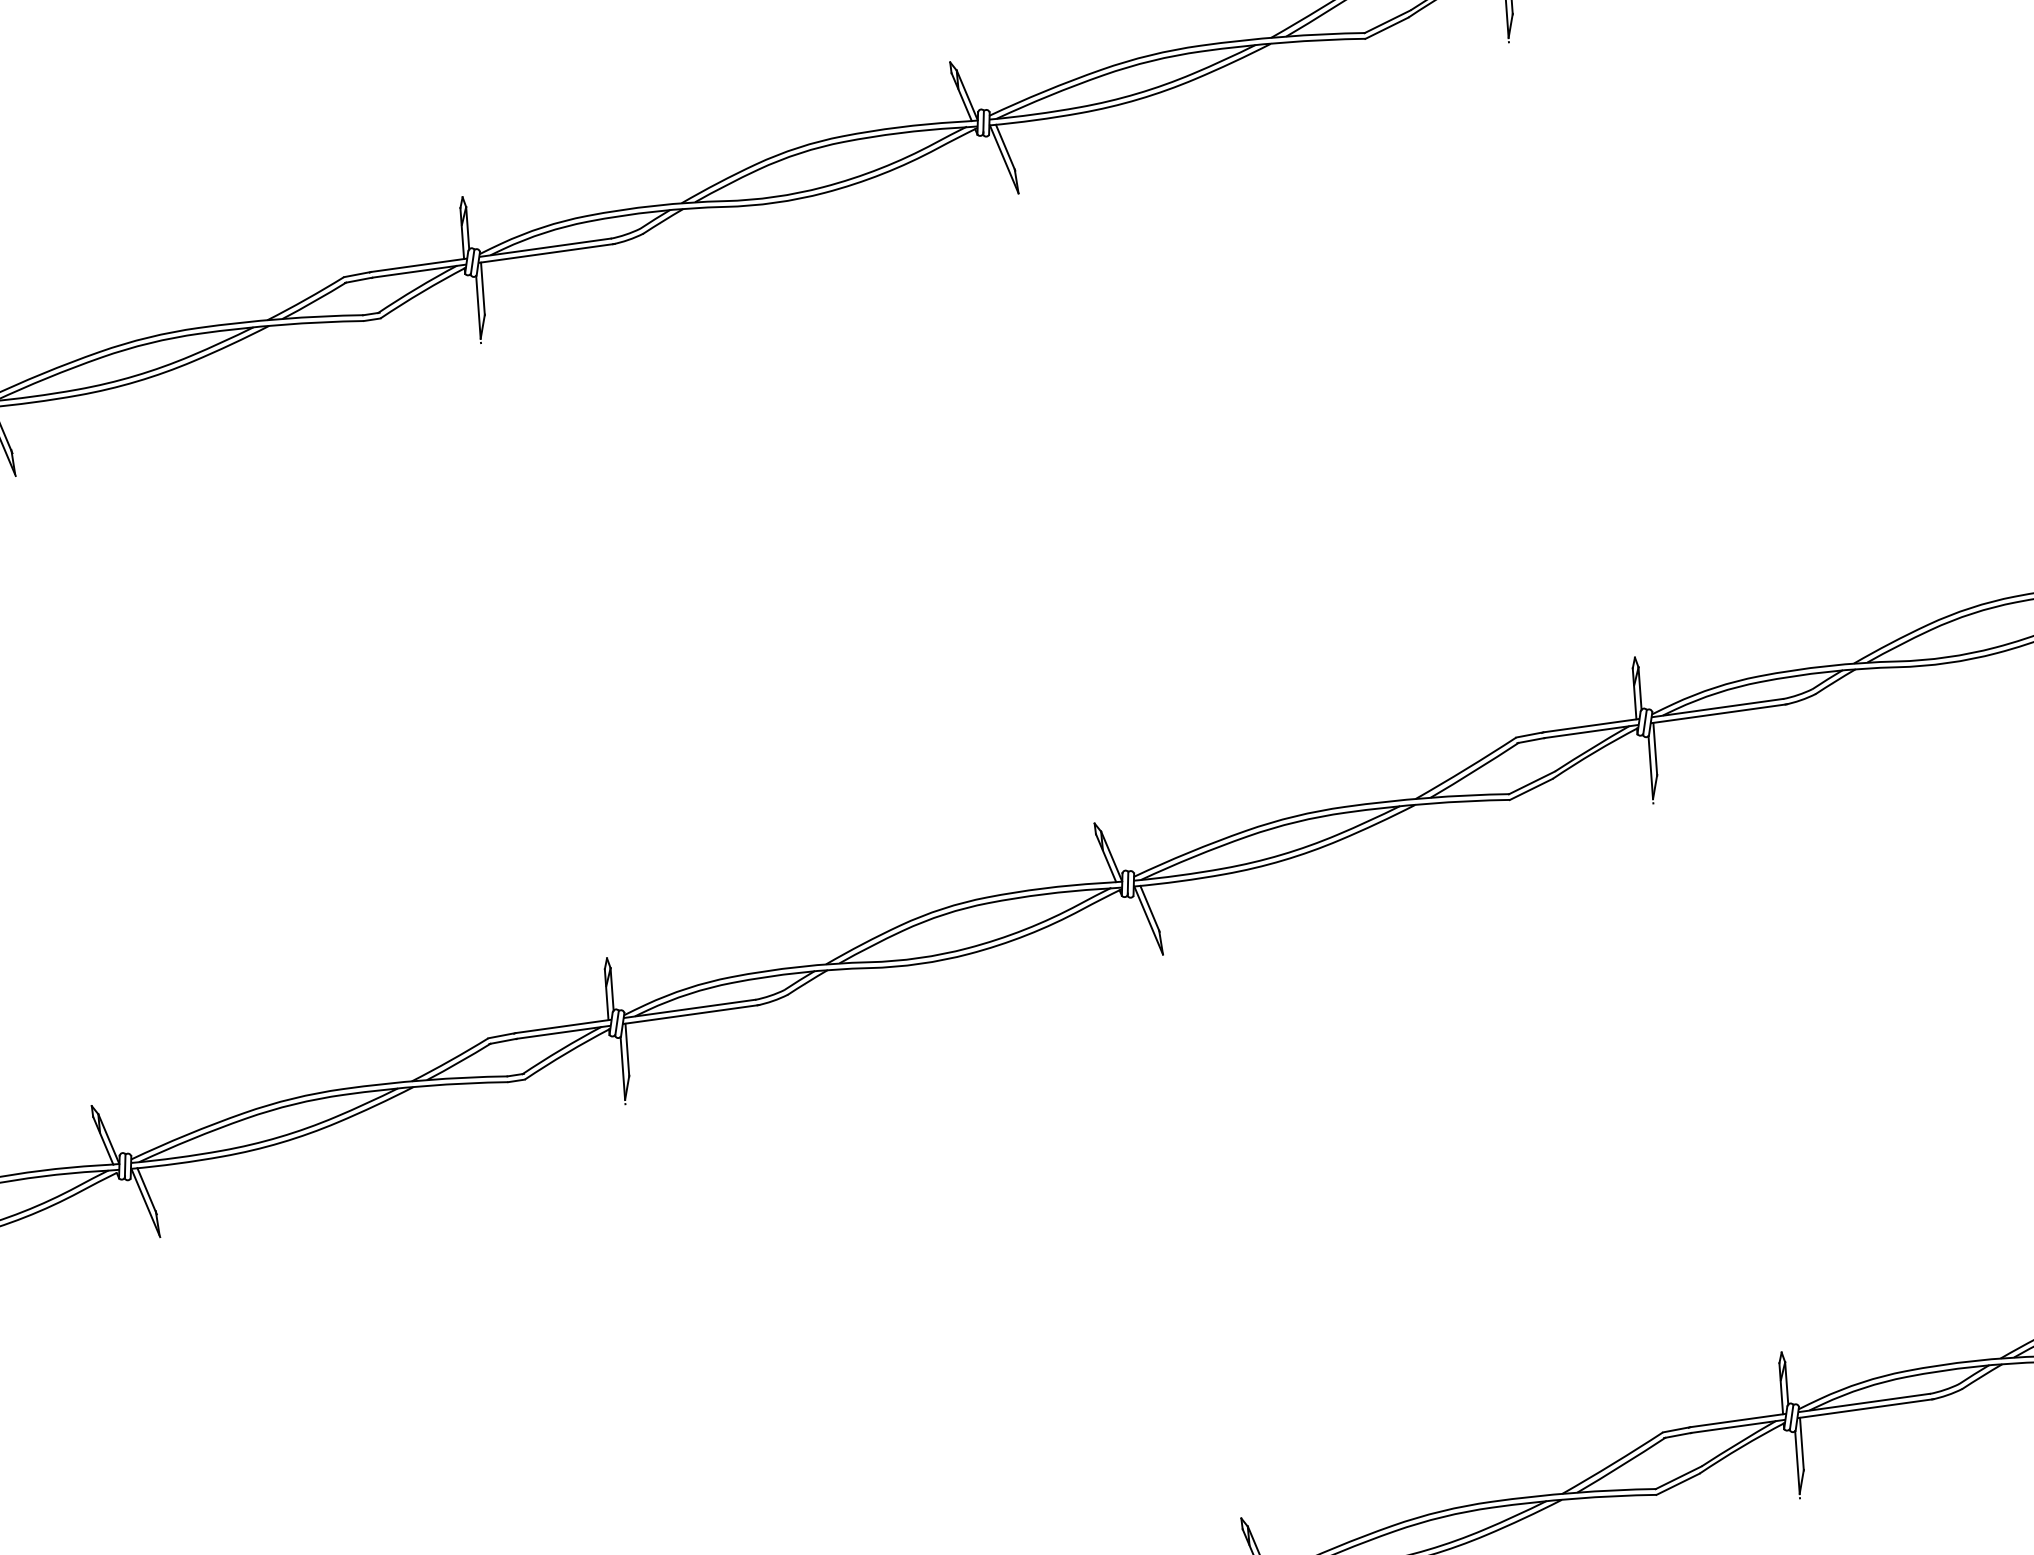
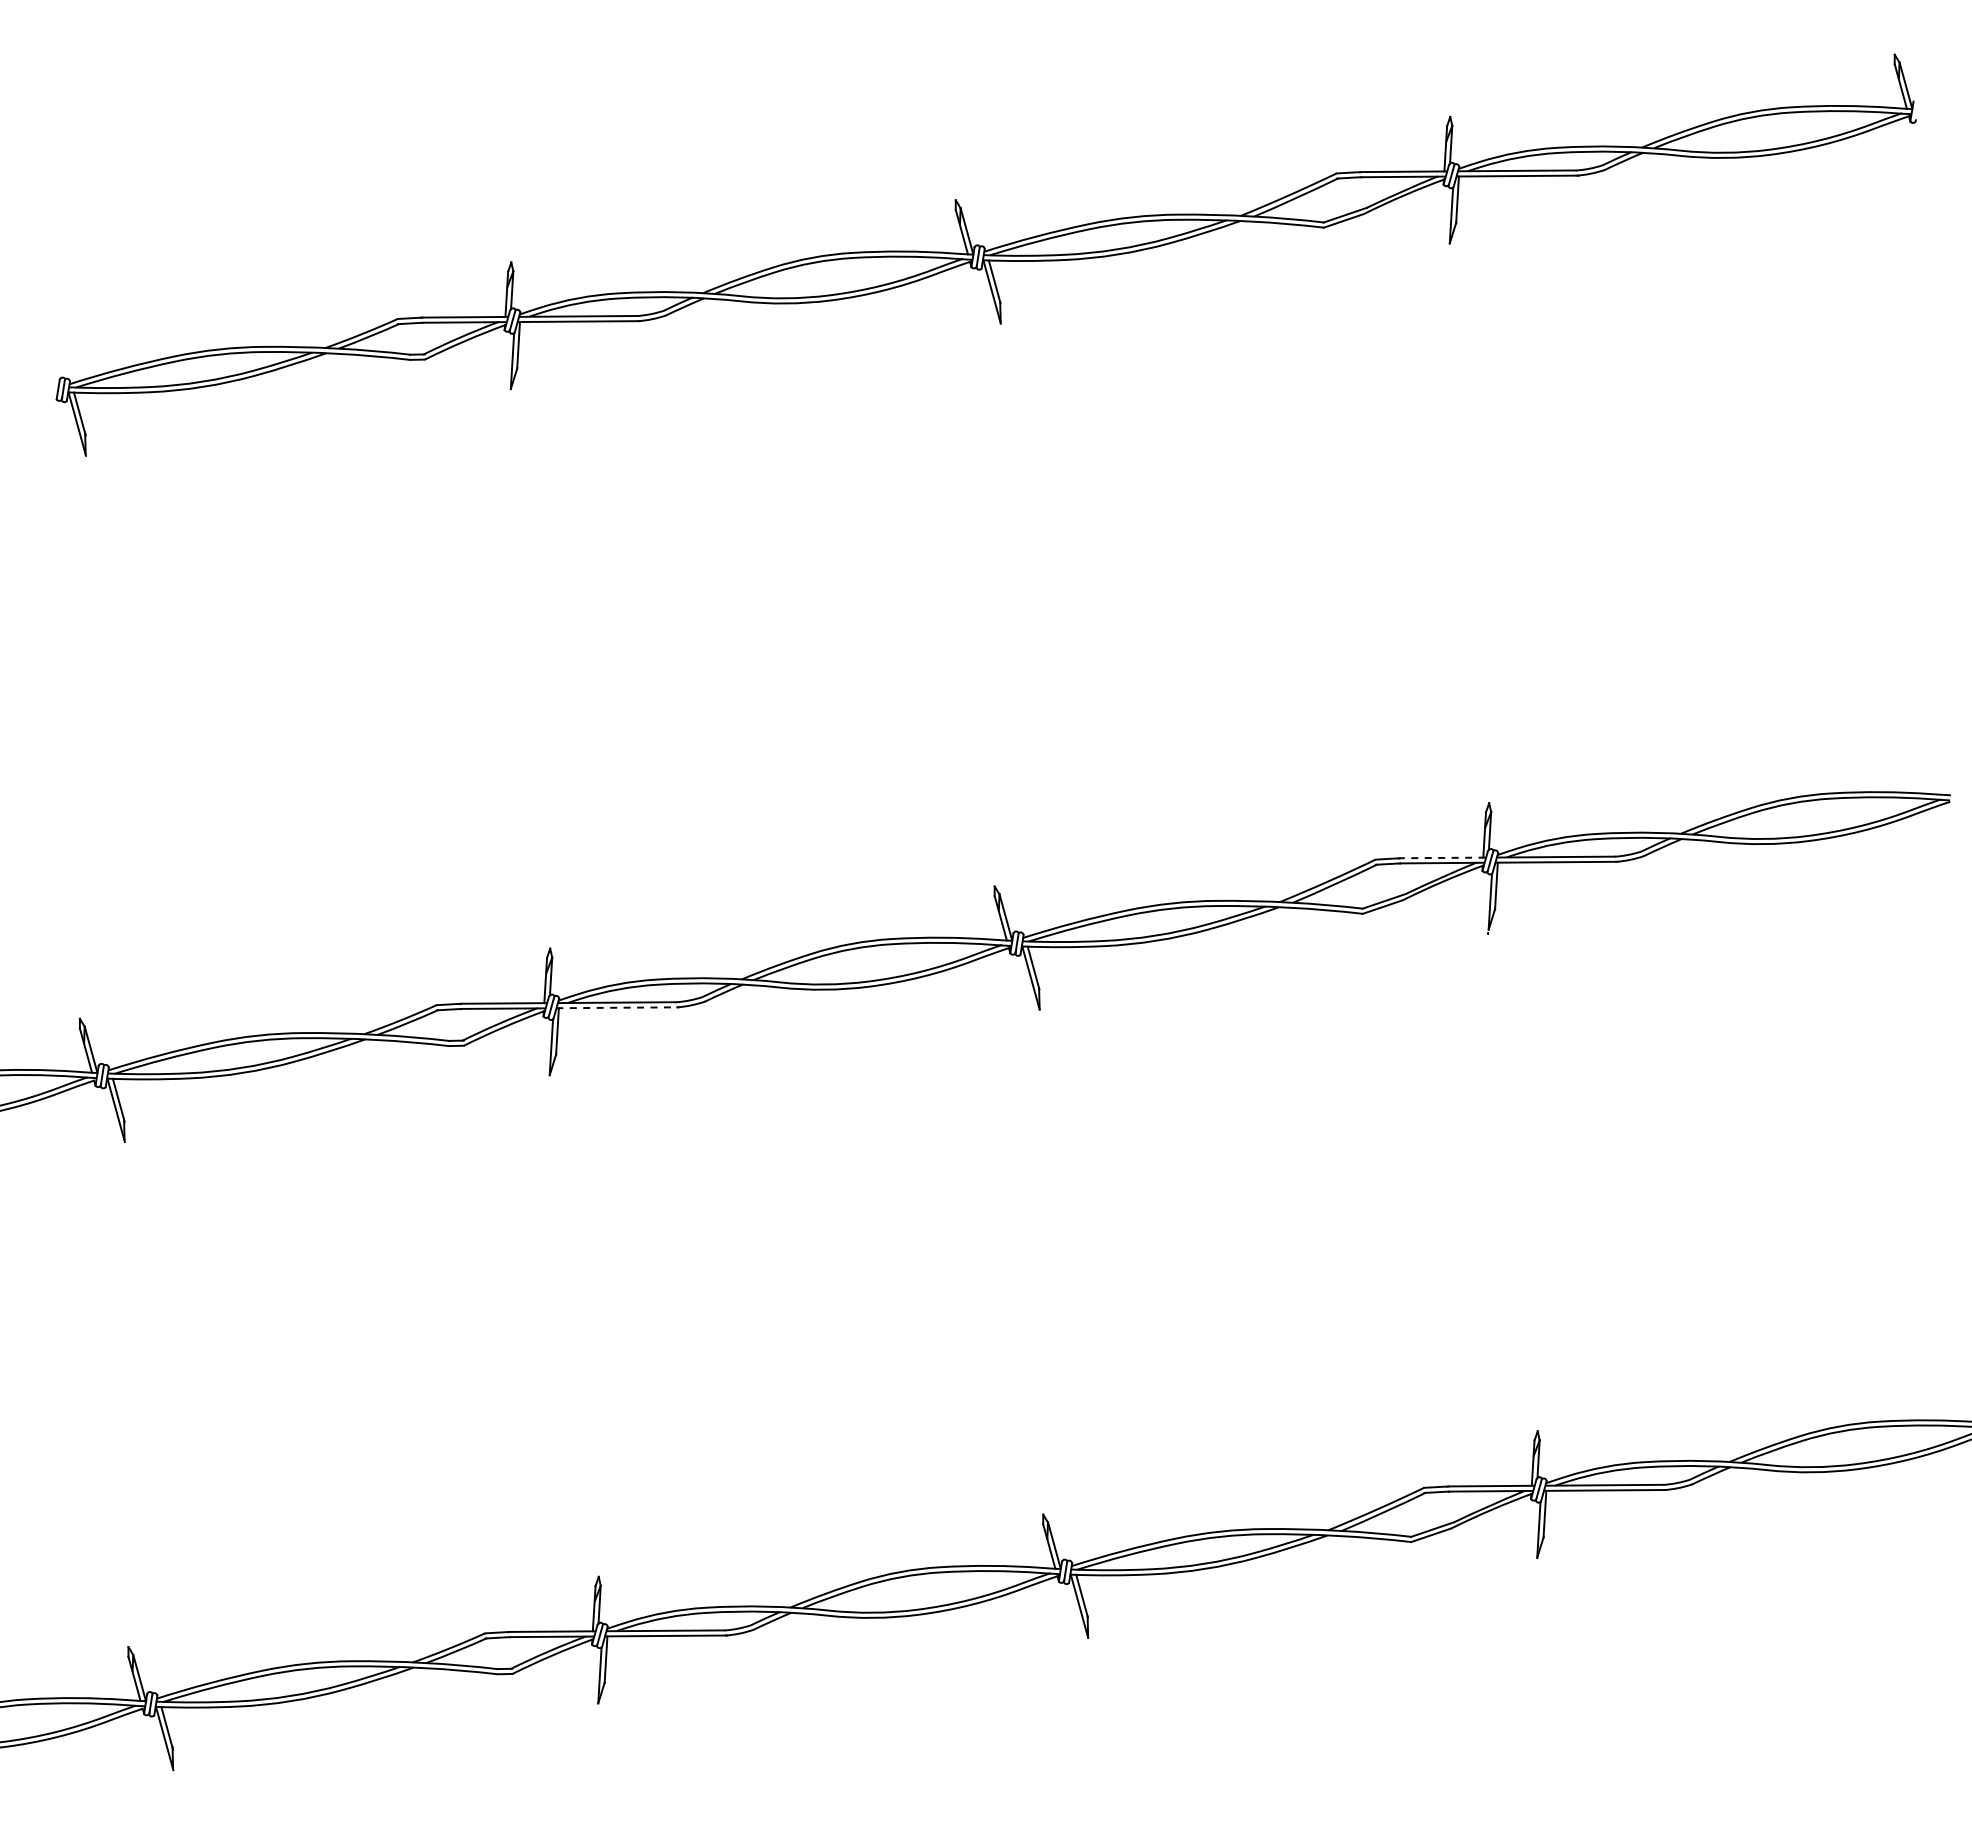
line: (1589, 725) -> (1441, 857), solid -> dashed
line: (690, 1014) -> (617, 1007), solid -> dashed

